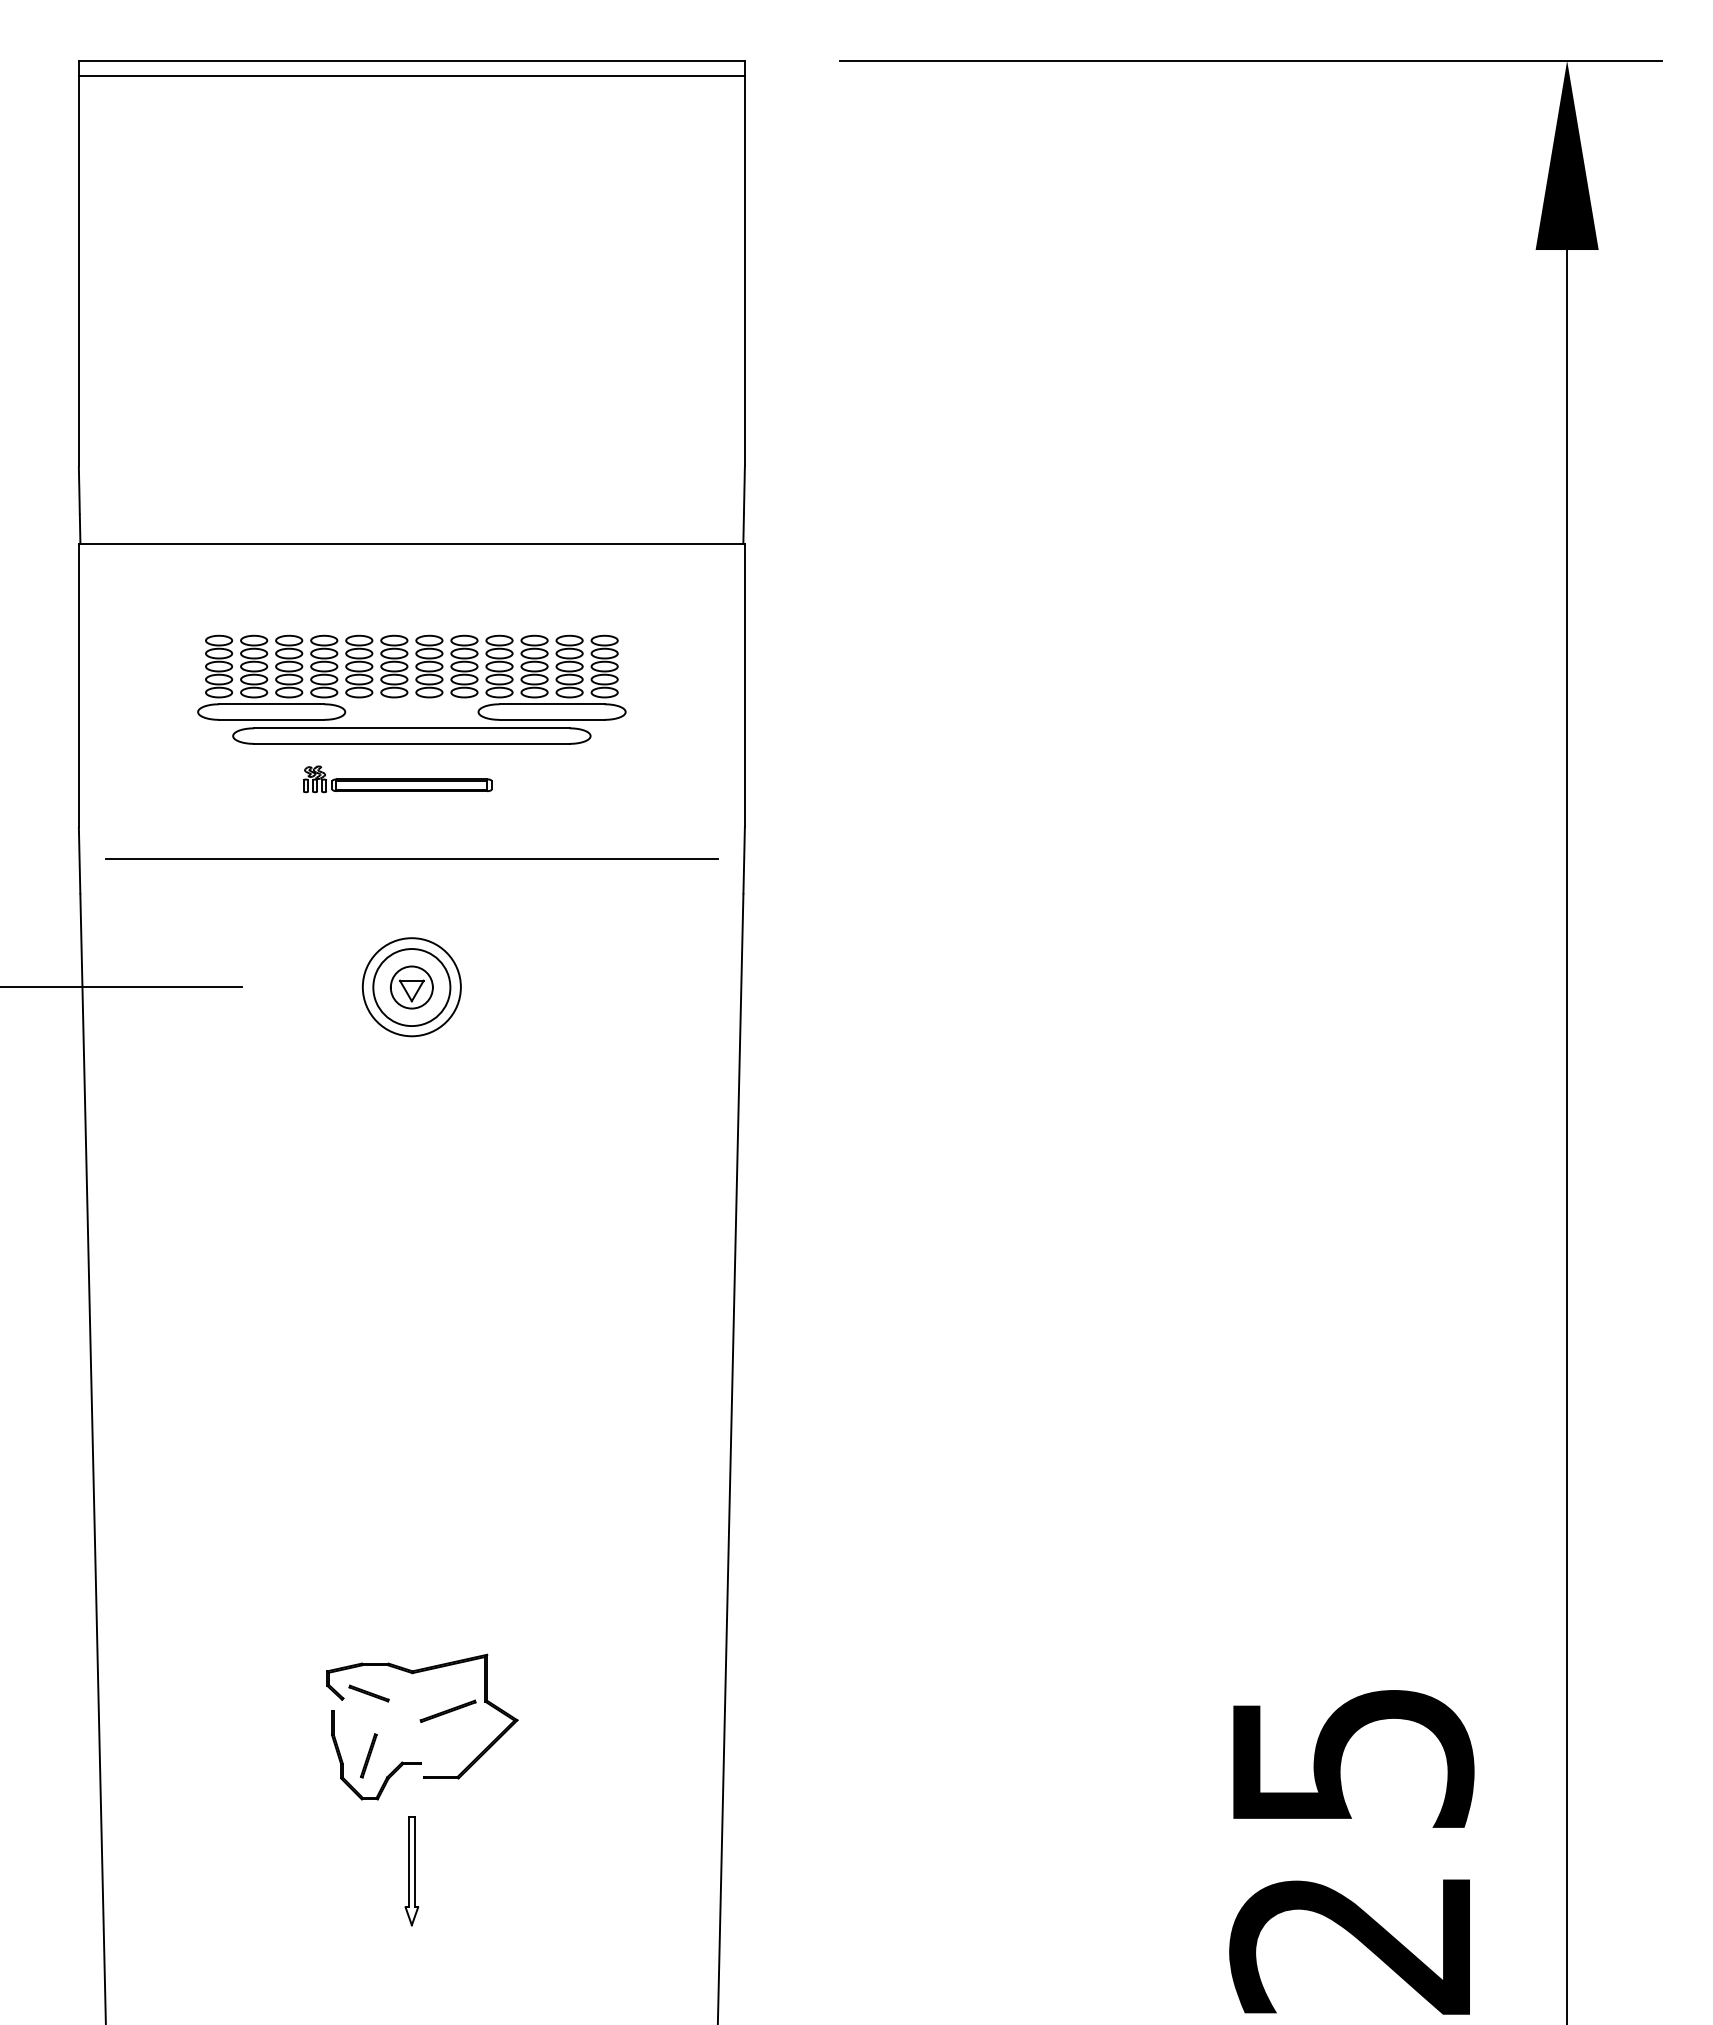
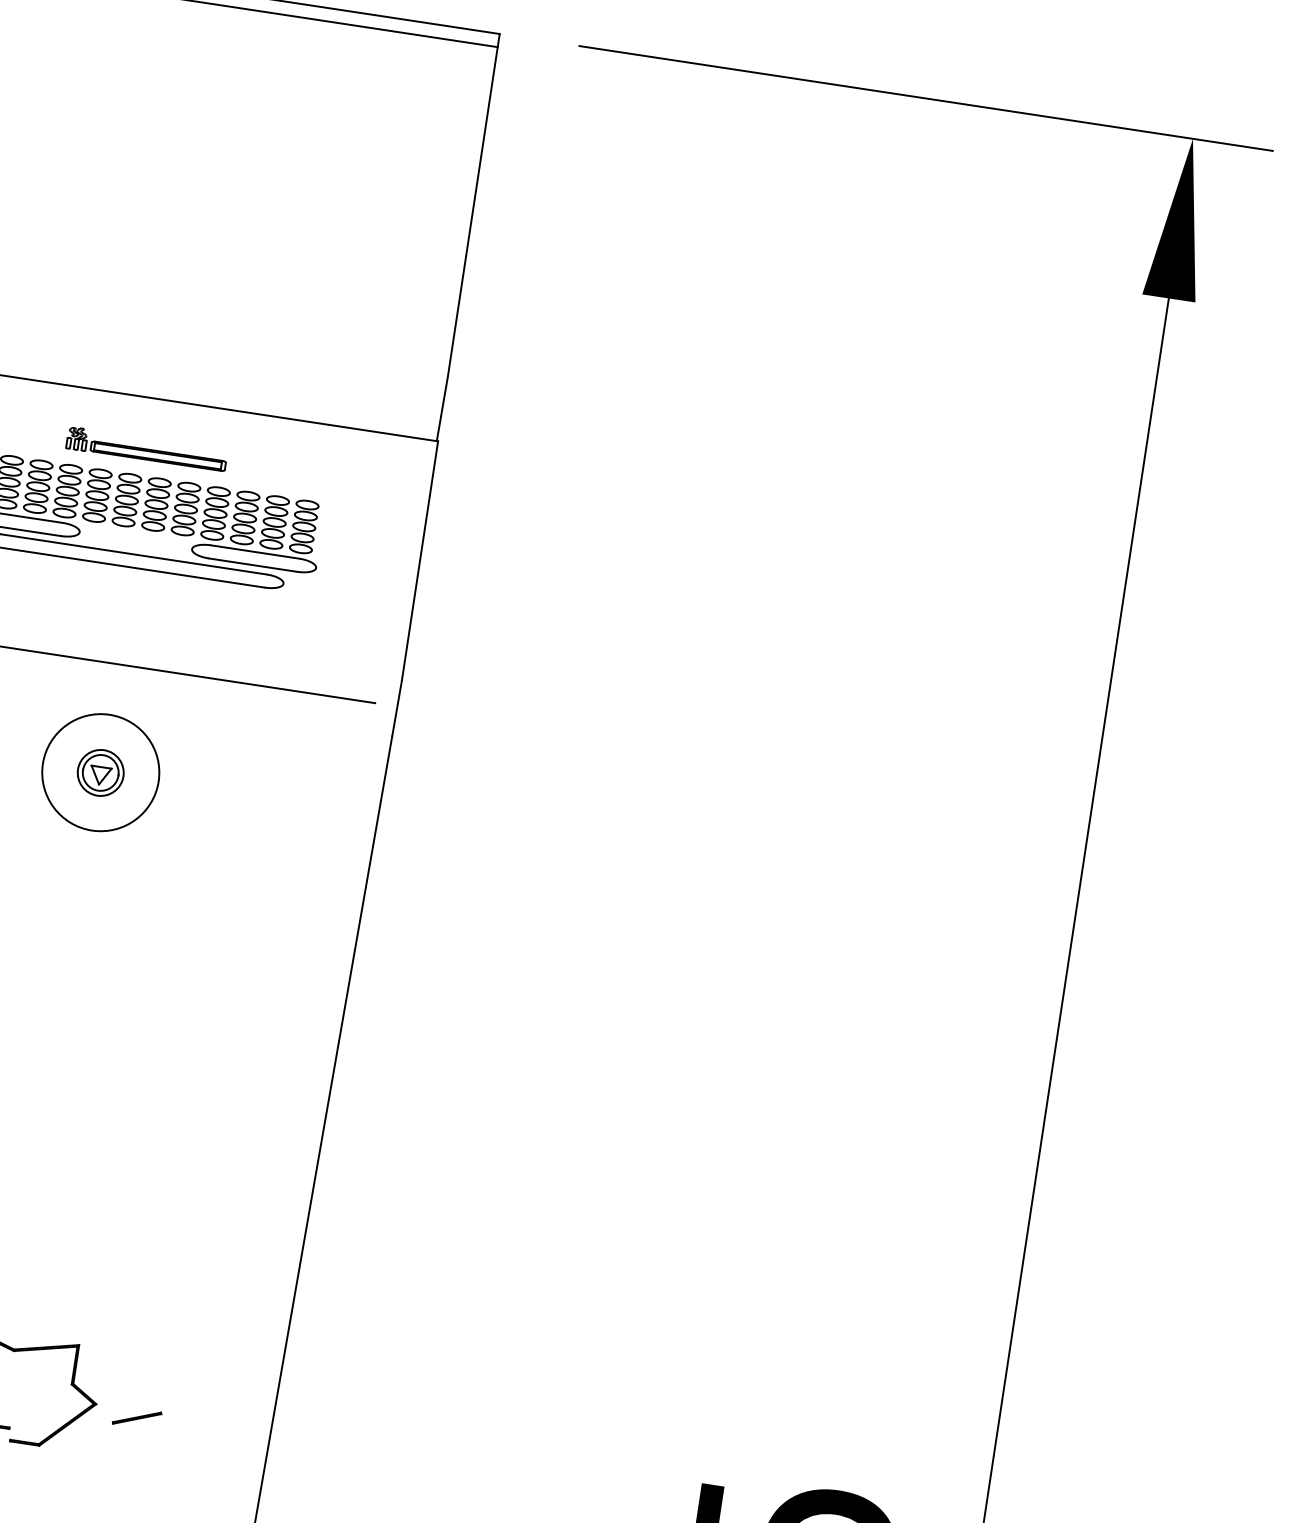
part: (397, 779) -> (146, 449), moved
circle: (411, 987) -> (100, 772), size x0.7
circle: (411, 987) -> (100, 772), size x1.4
line: (447, 1710) -> (136, 1417), moved

